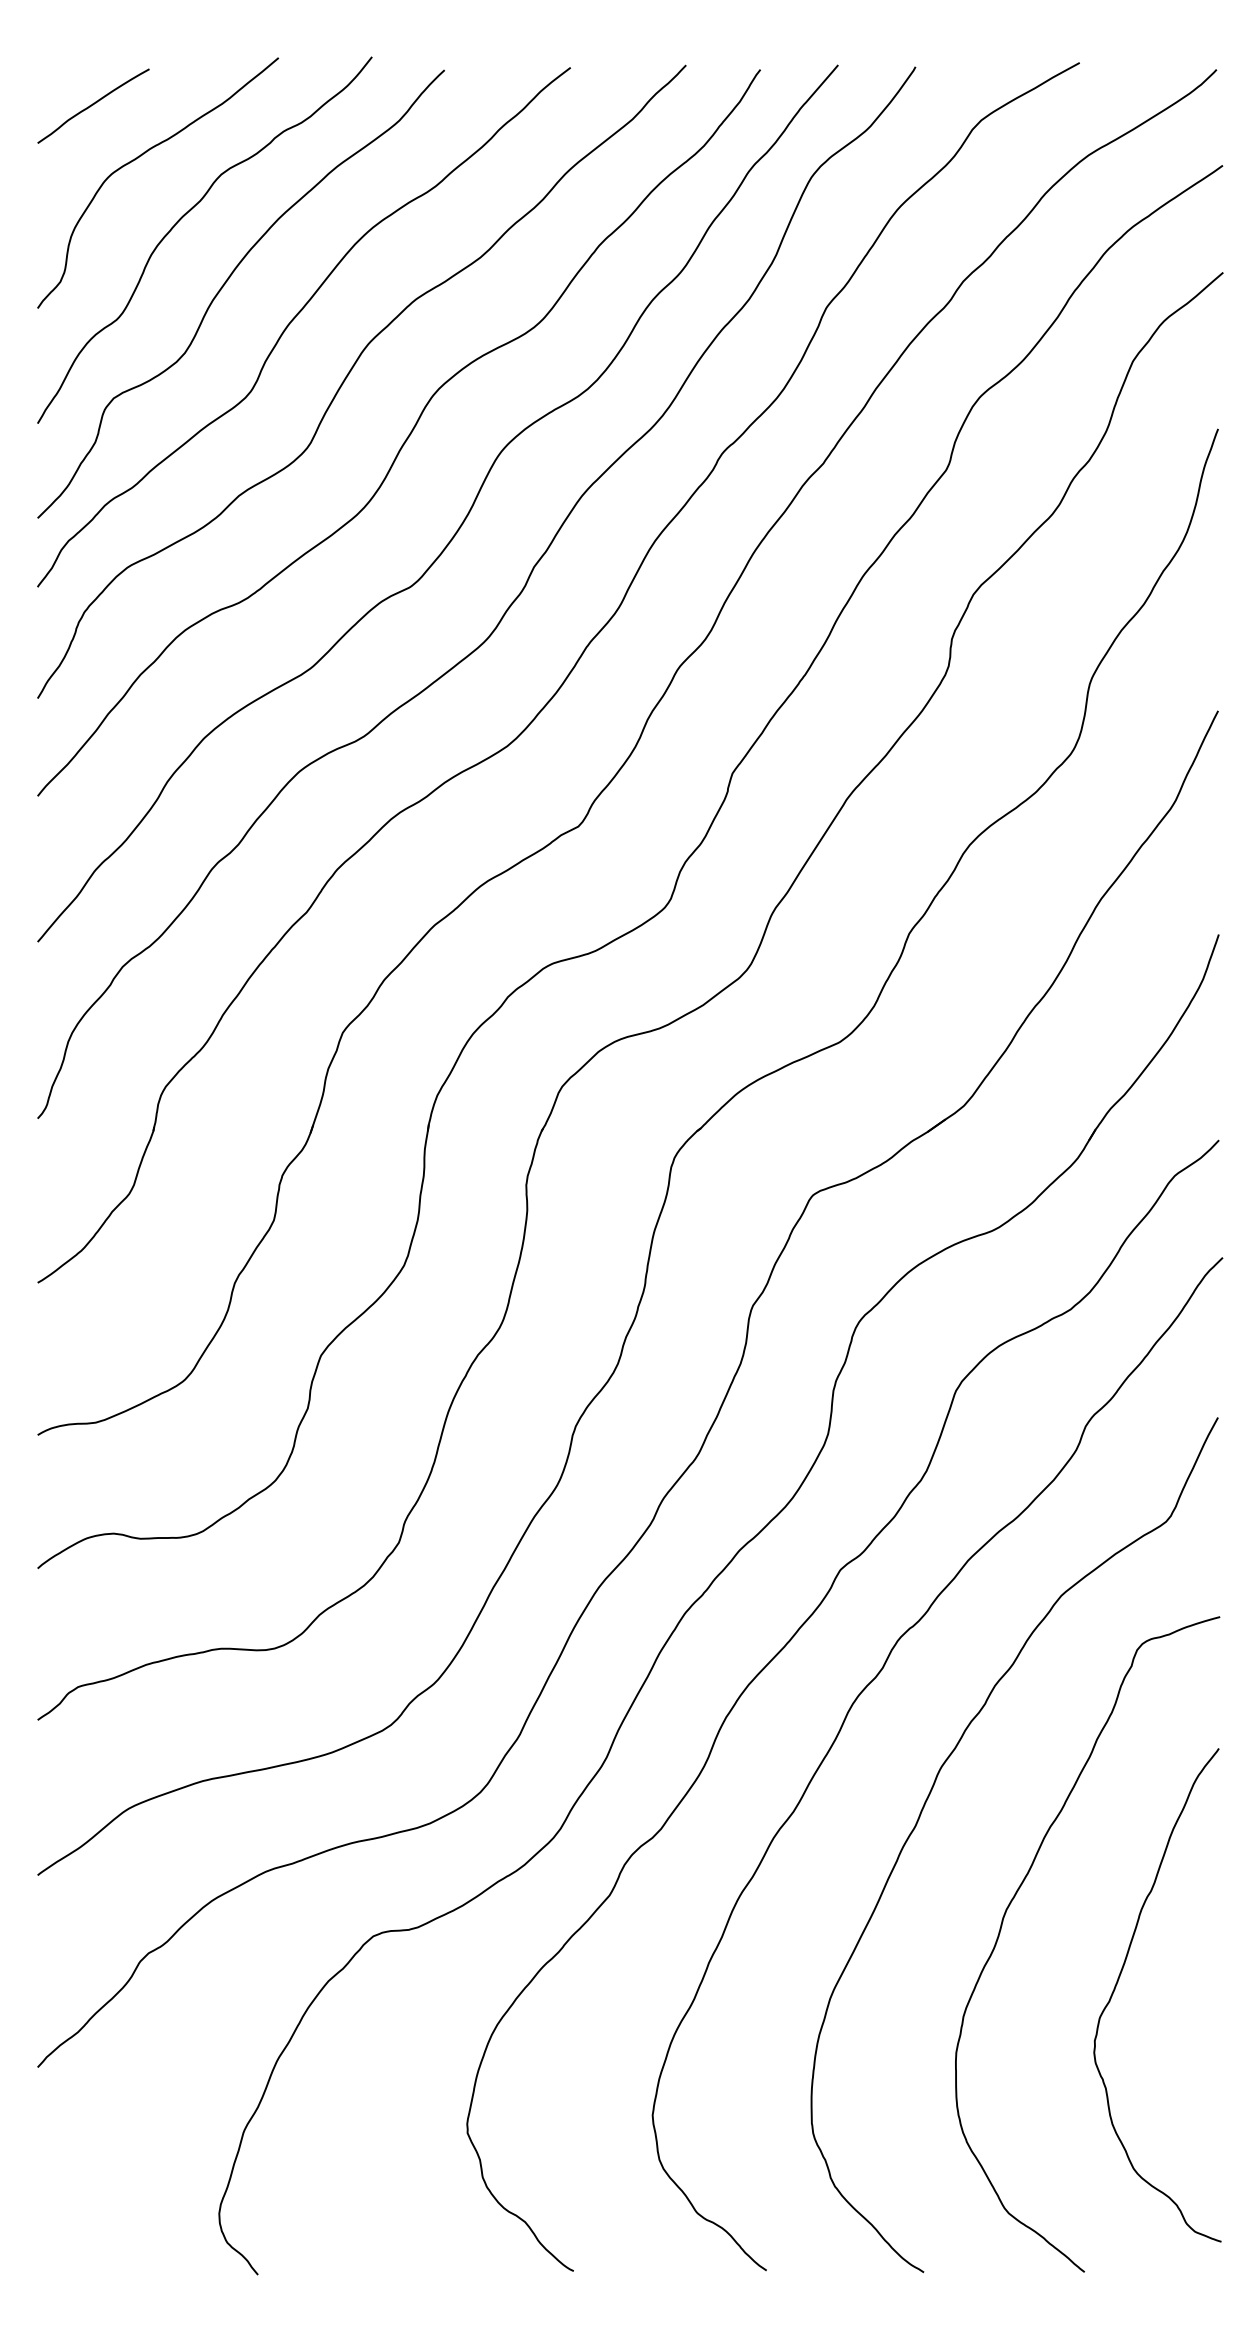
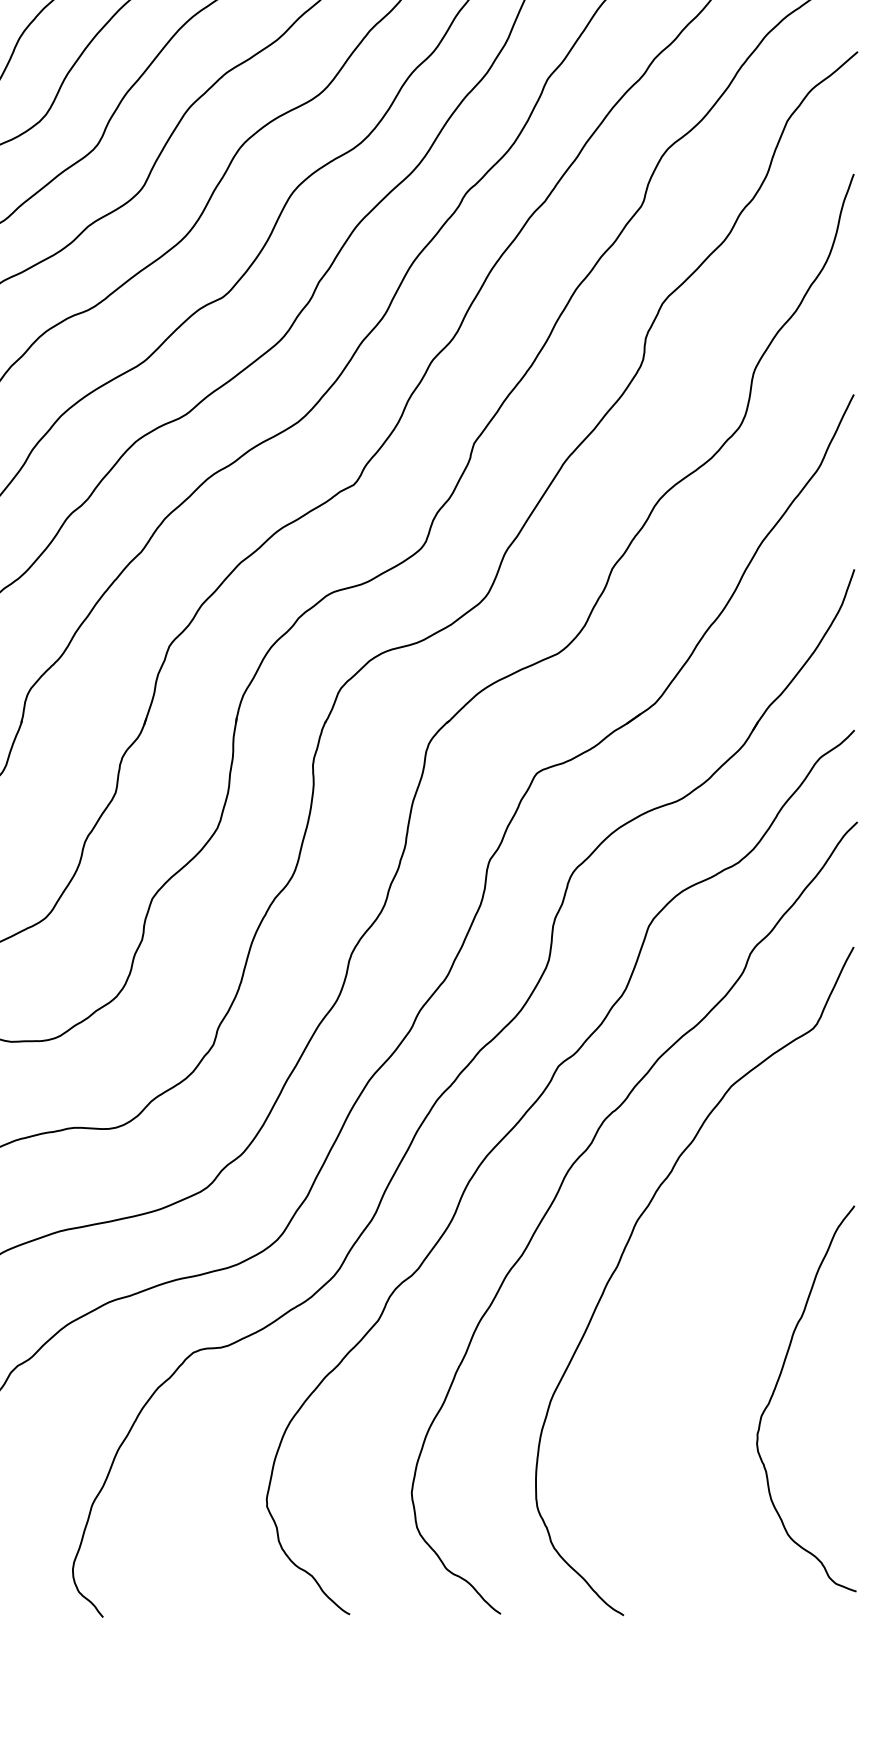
curve: (1014, 1898) -> (694, 1323), removed

